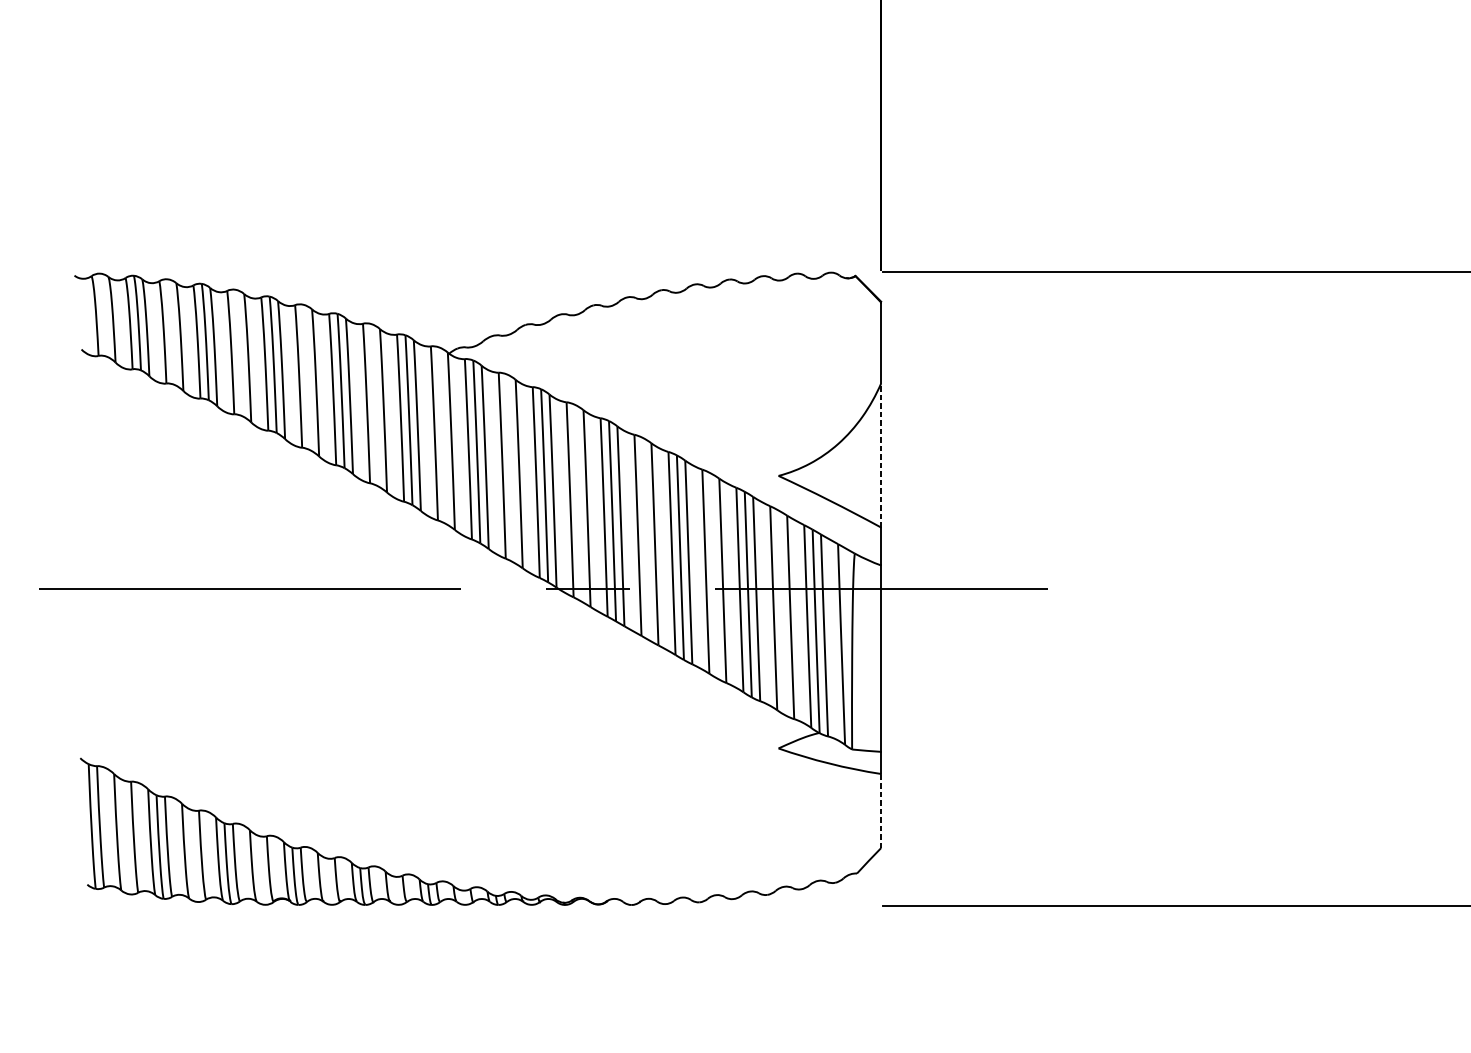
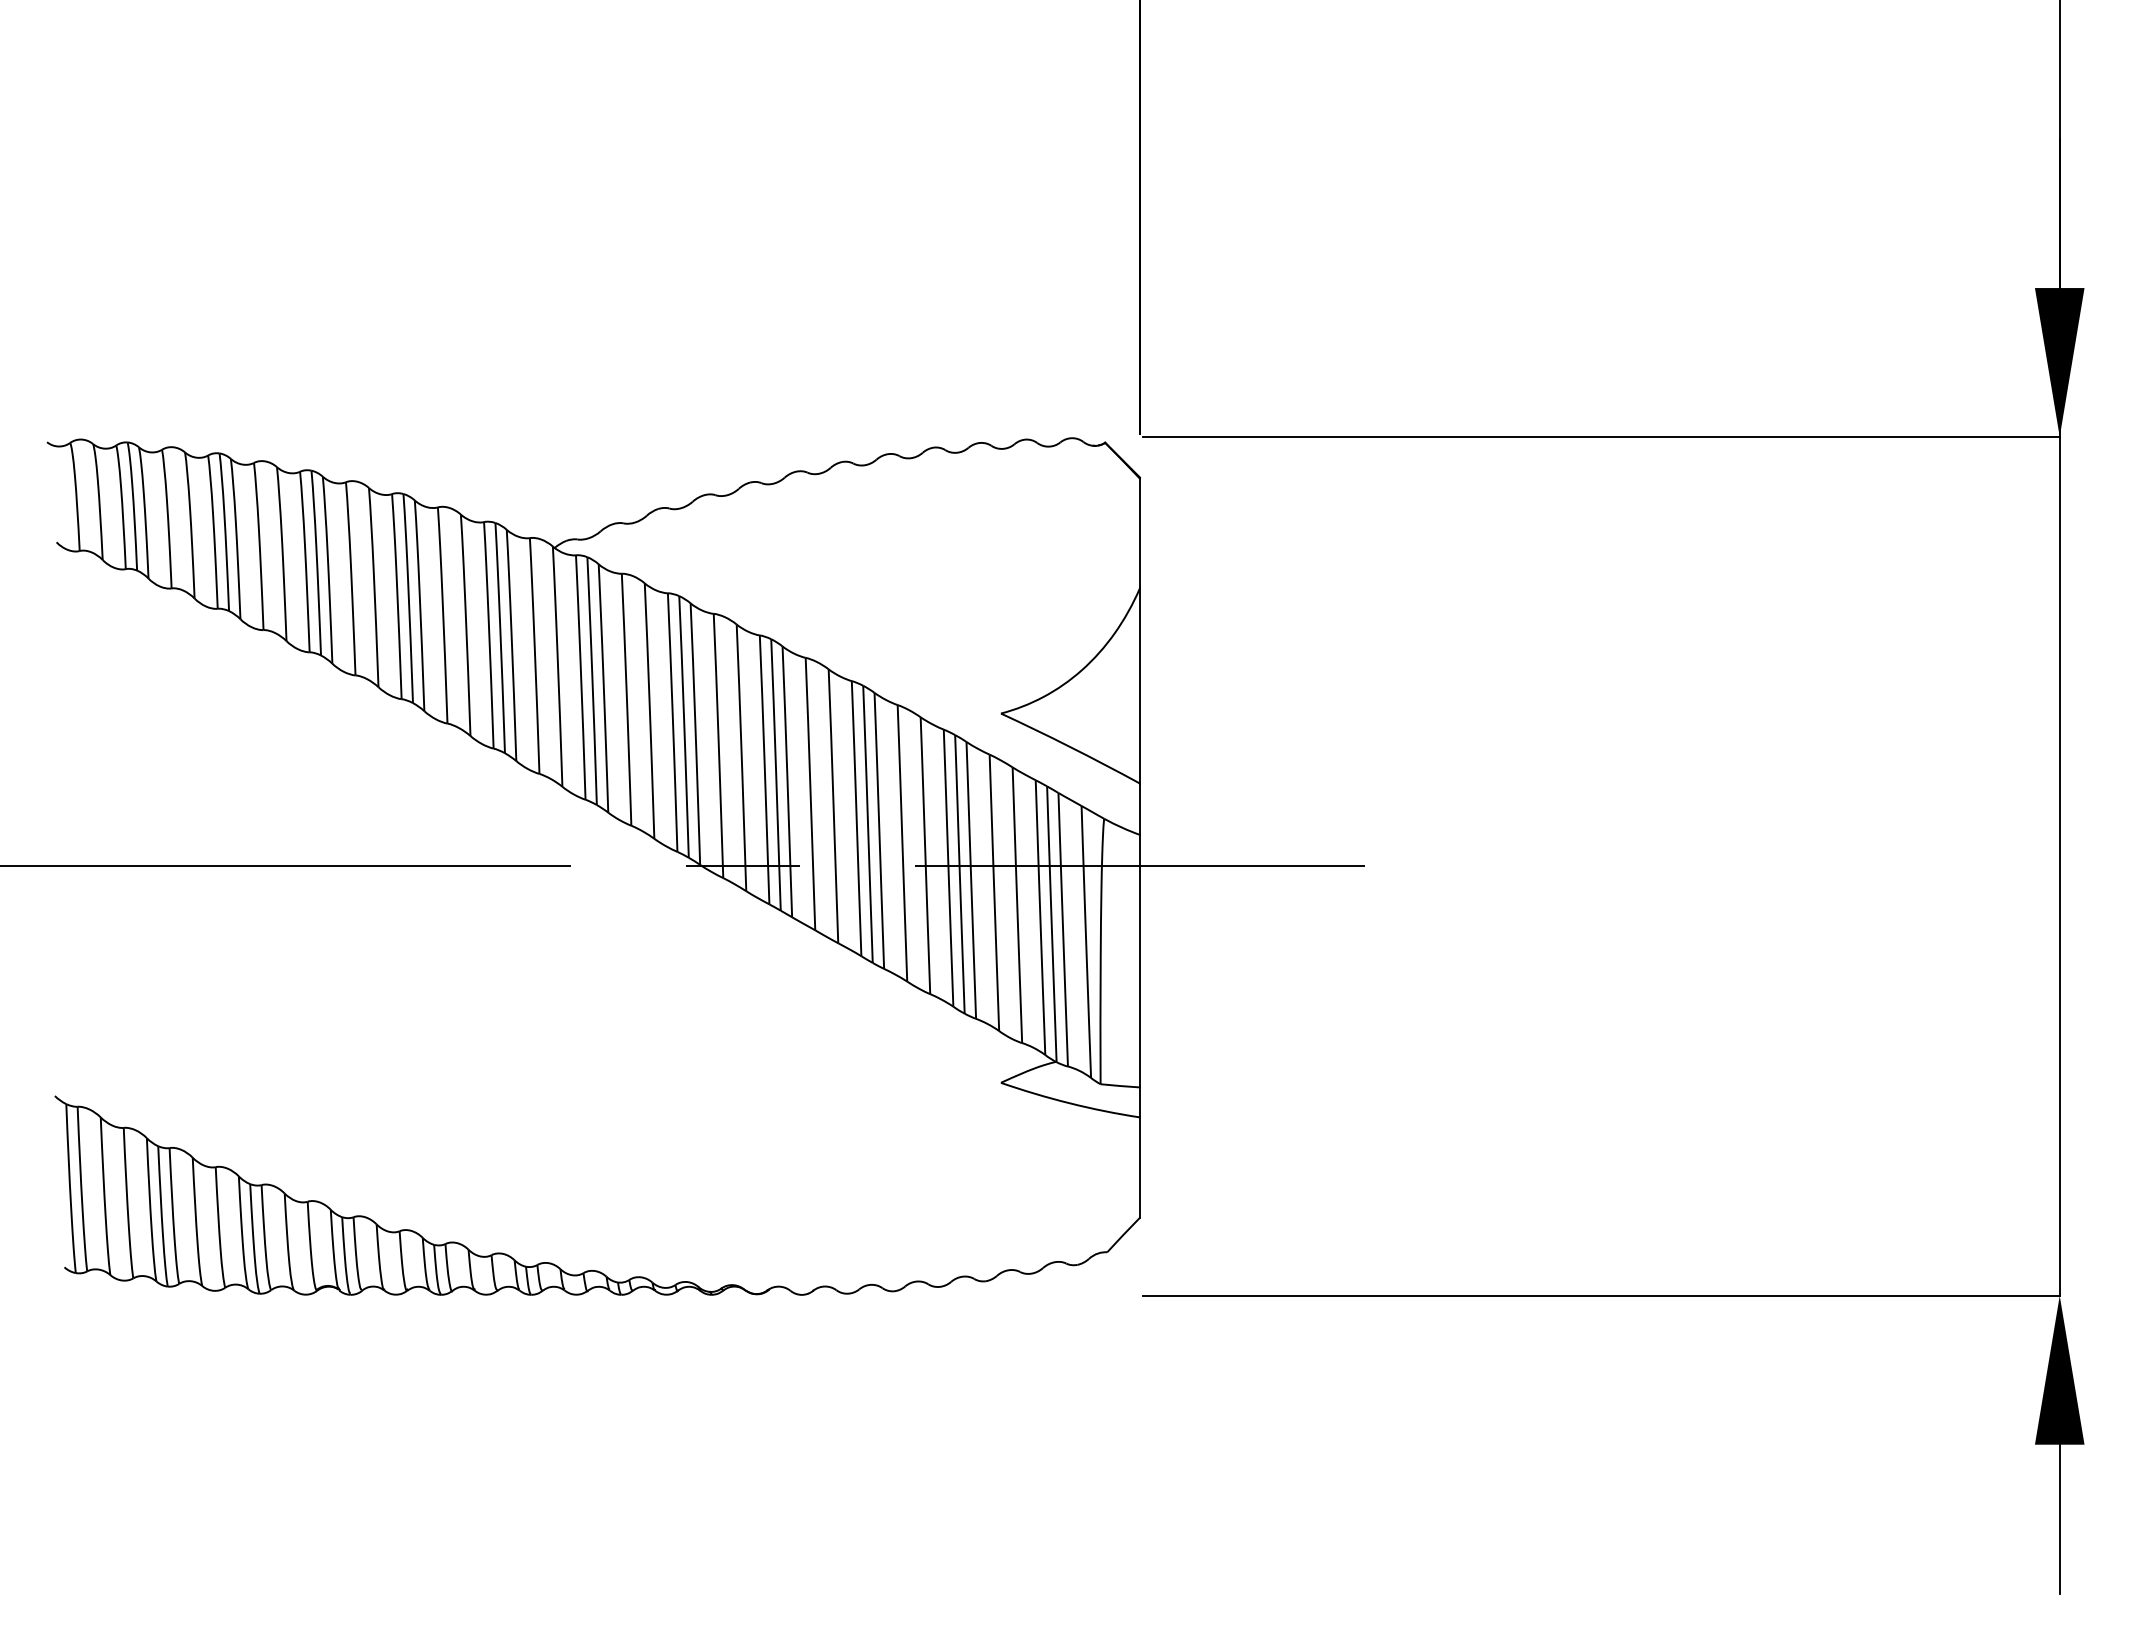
line: (880, 455) -> (1139, 685), dashed -> solid
line: (880, 810) -> (1139, 1167), dashed -> solid

